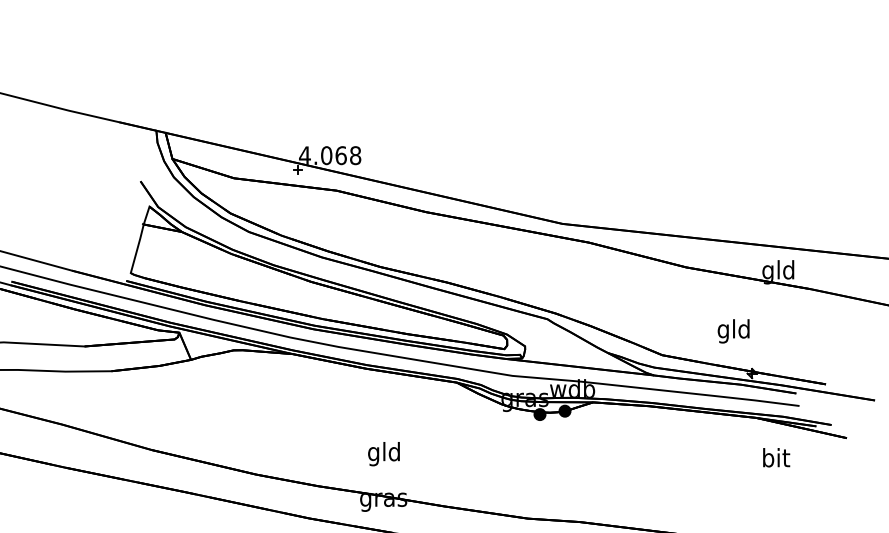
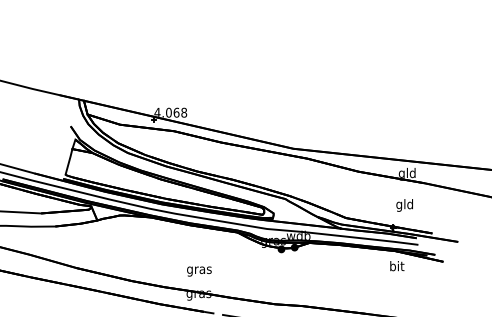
text: (733, 331) -> (404, 205), moved
text: (384, 452) -> (199, 269), gld -> gras
text: (776, 458) -> (397, 266), moved

